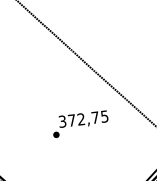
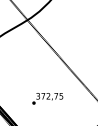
text: (79, 123) -> (47, 98), moved

